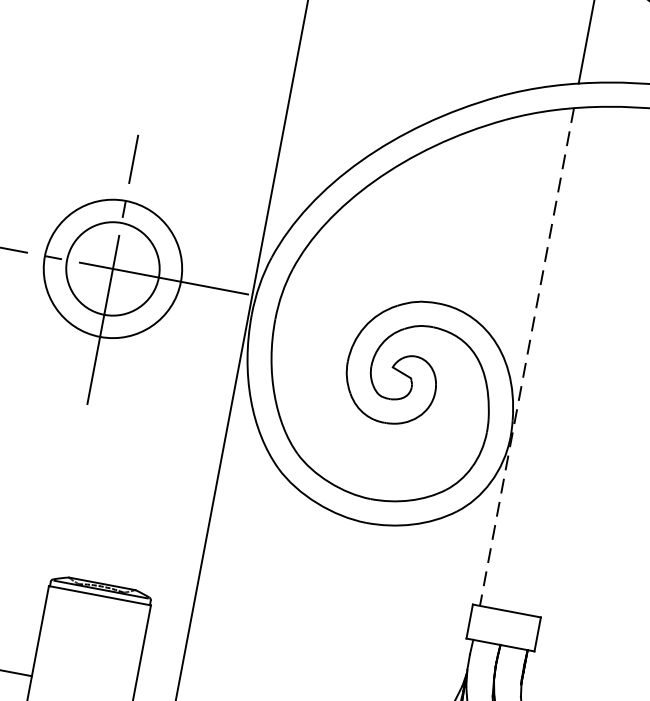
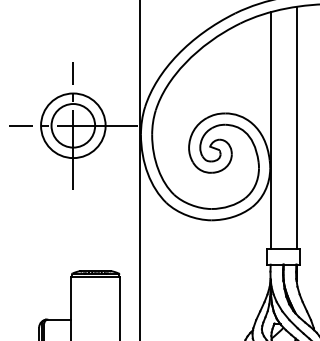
line: (526, 357) -> (270, 130), dashed -> solid
line: (582, 361) -> (296, 127), added

